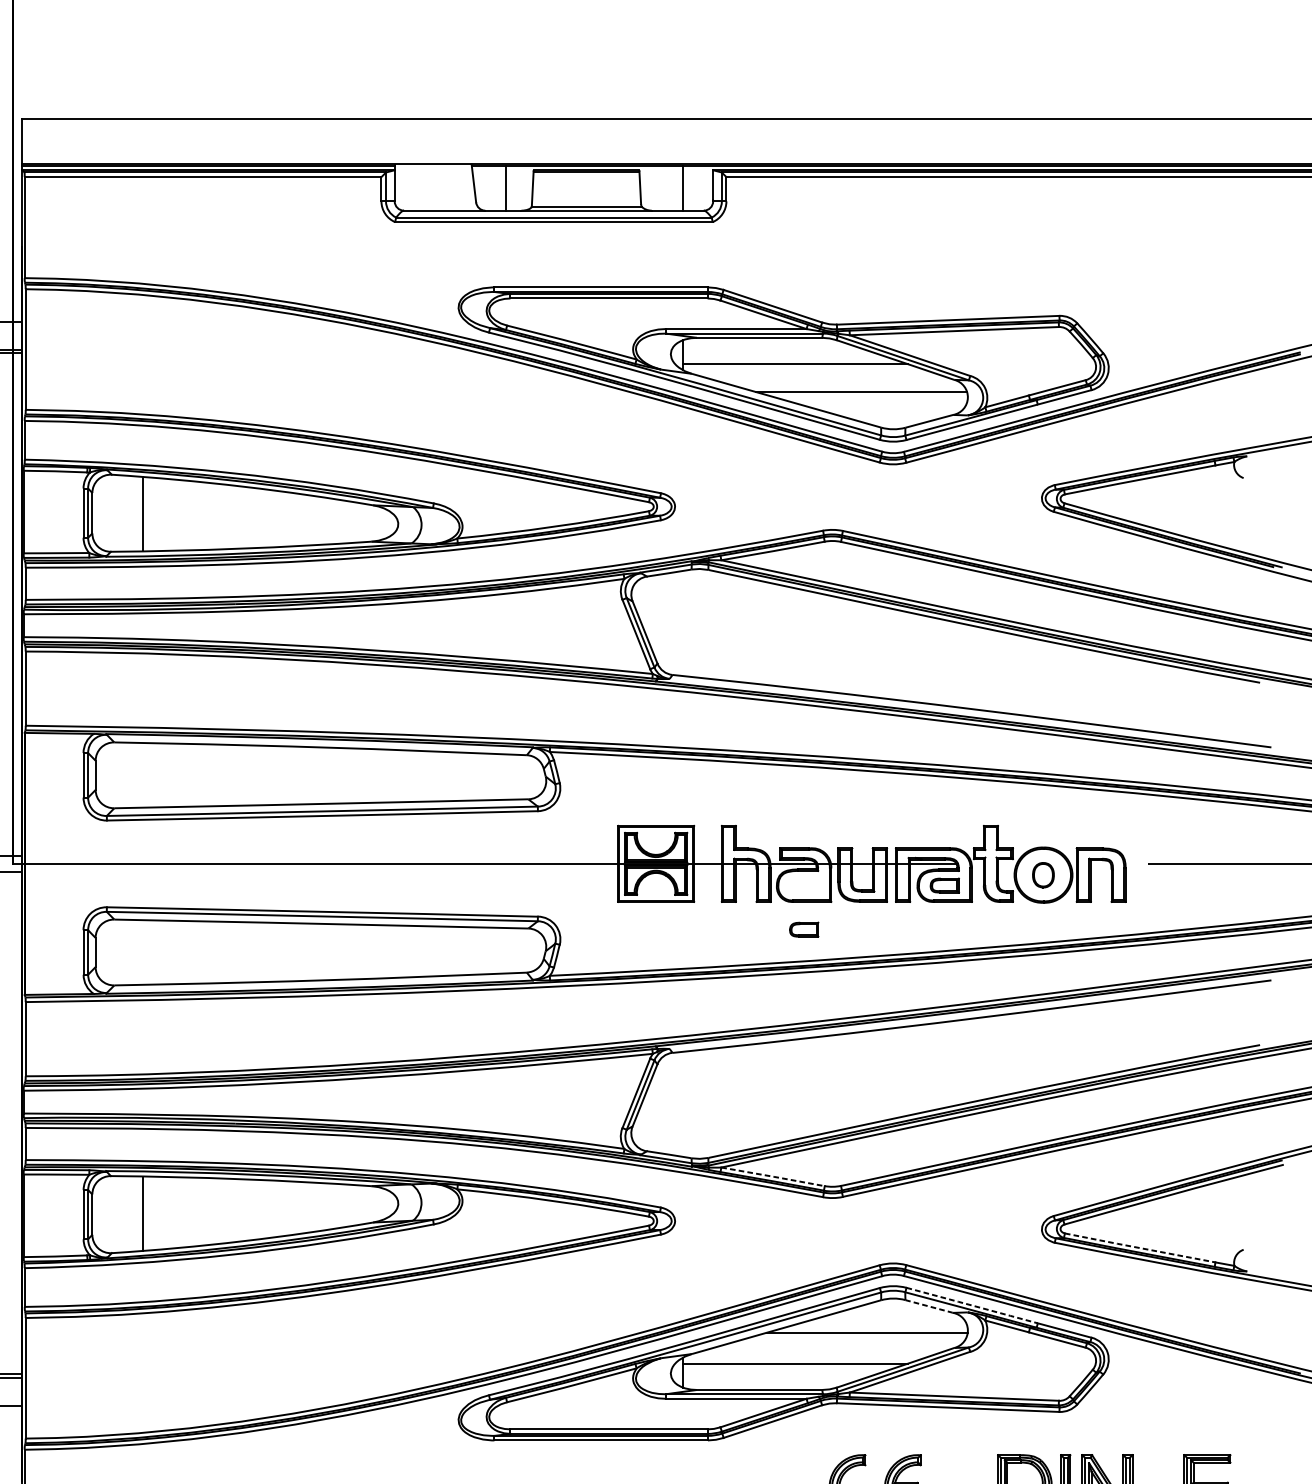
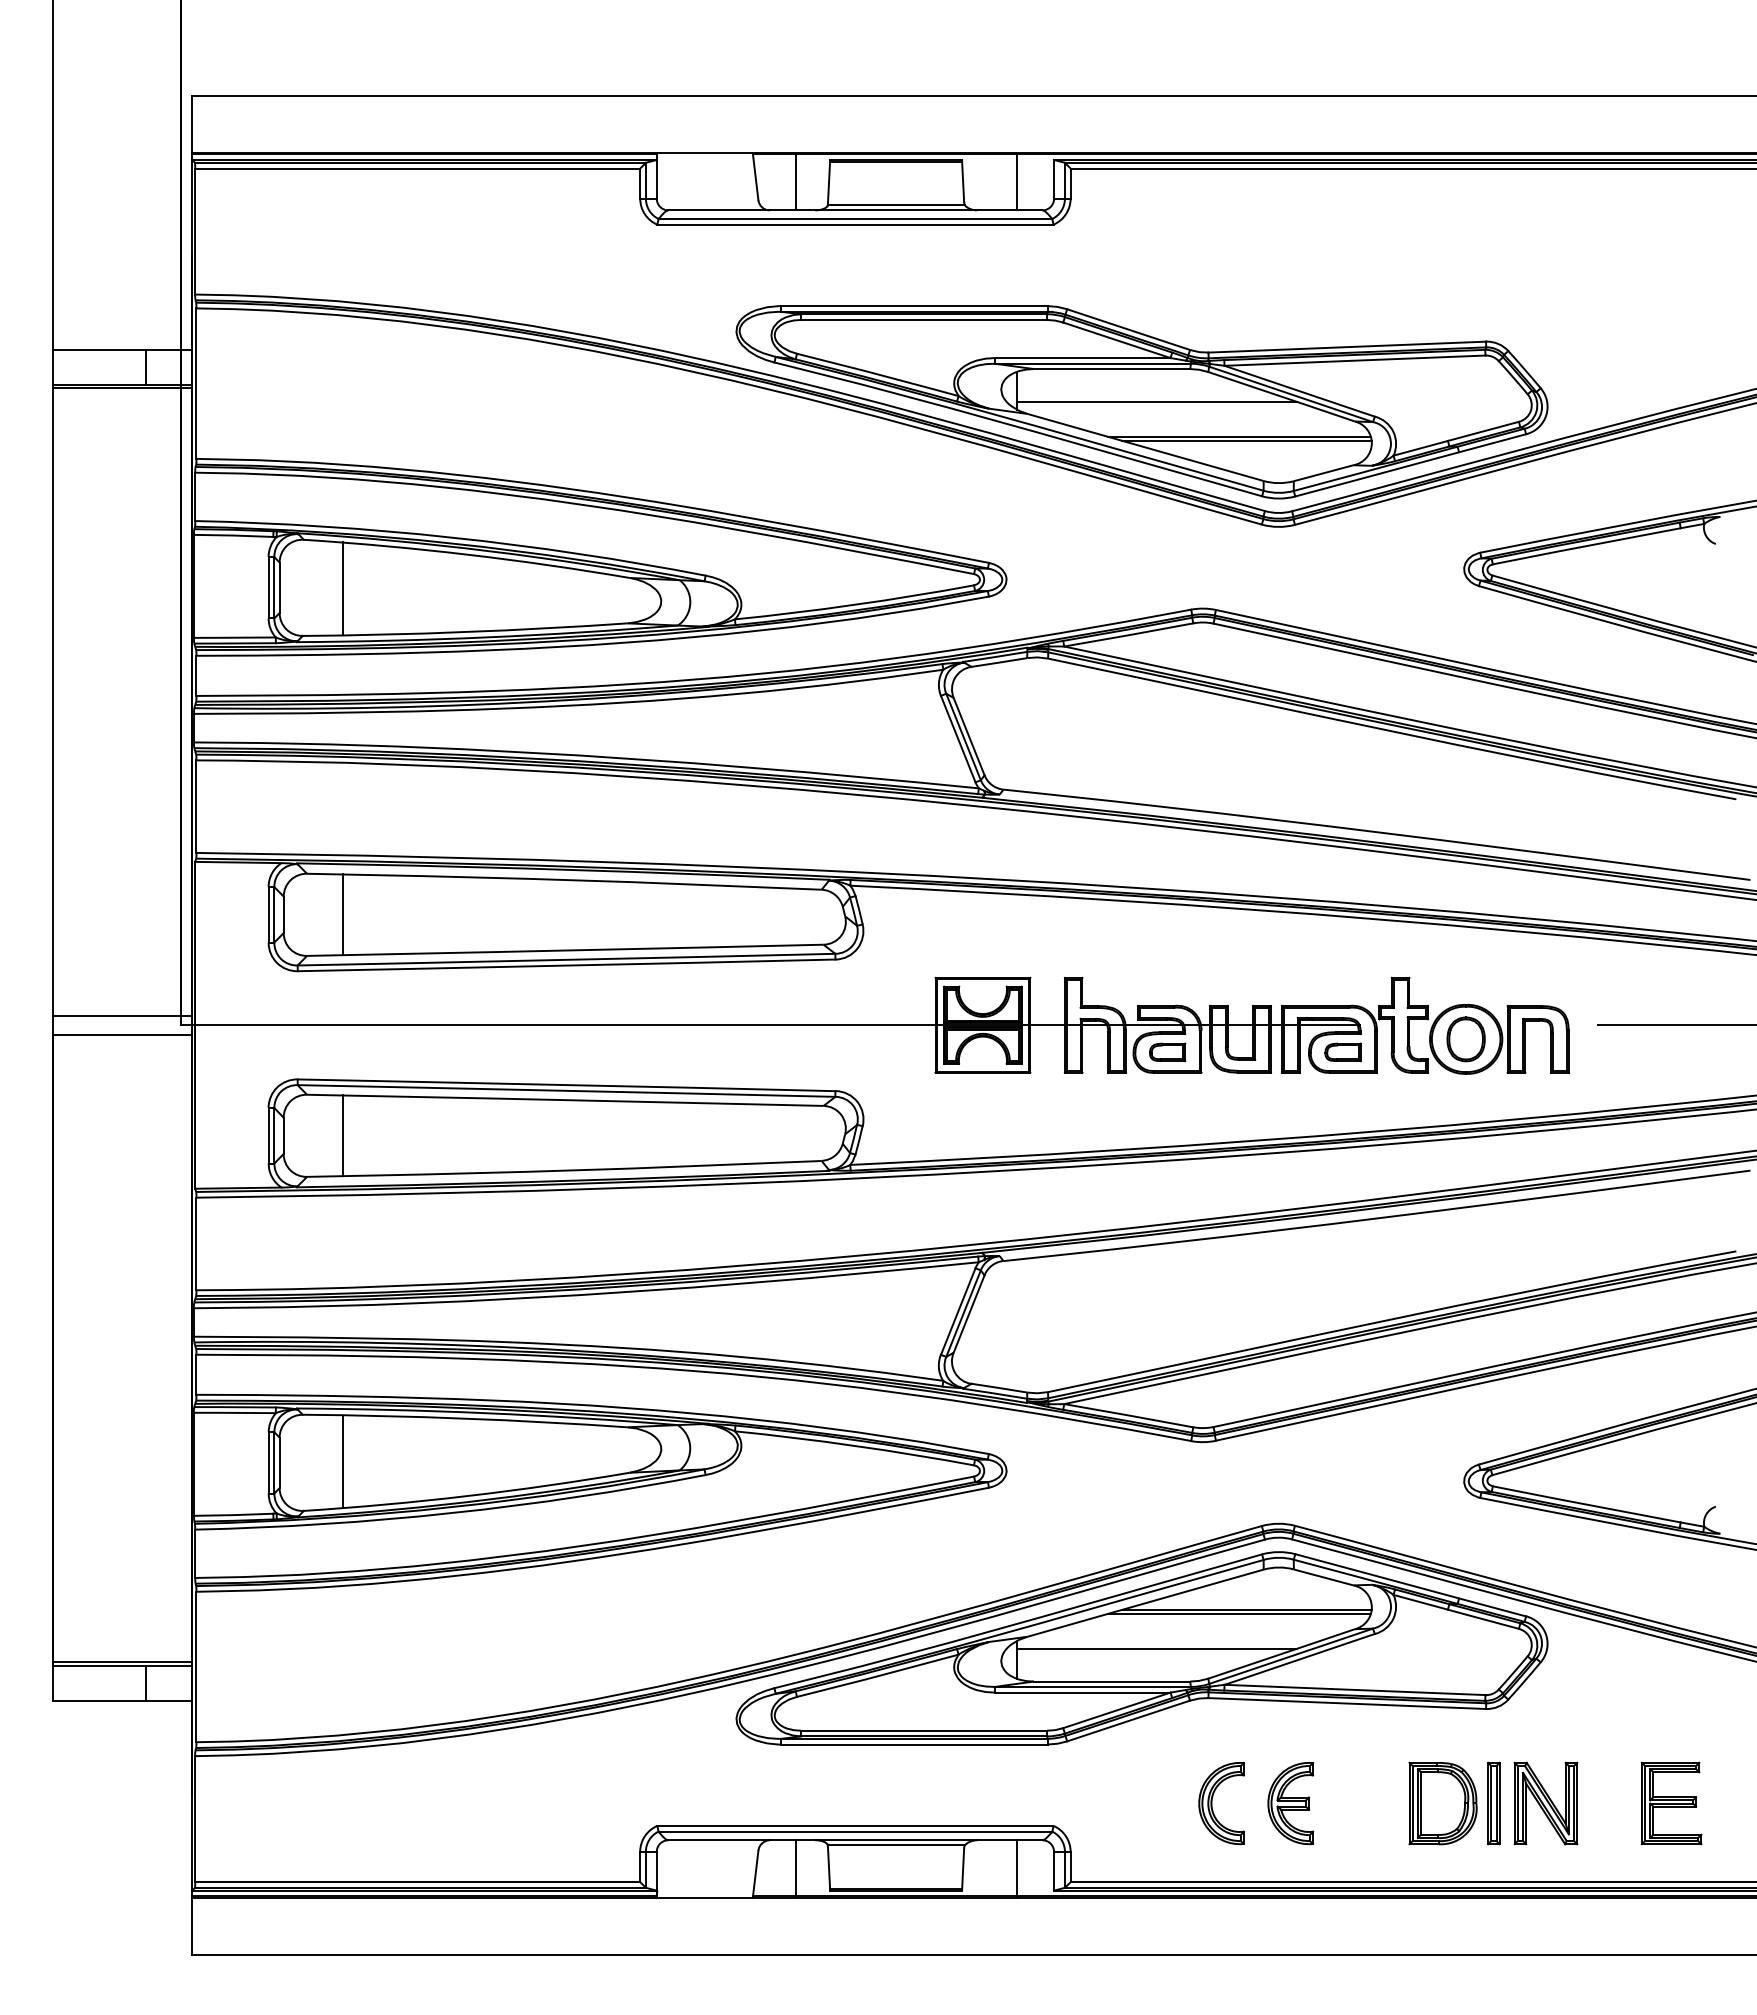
line: (867, 395) -> (1246, 440), added
line: (143, 775) -> (343, 914), added
part: (1042, 875) -> (1465, 1039), size x1.43
part: (804, 929) -> (1167, 1052), moved
line: (143, 952) -> (343, 1135), added
line: (774, 1176) -> (1130, 1415), dashed -> solid
line: (1139, 1248) -> (1586, 1504), dashed -> solid
line: (972, 1305) -> (1377, 1576), dashed -> solid
line: (929, 1306) -> (1324, 1577), dashed -> solid
line: (861, 1335) -> (1239, 1613), added

